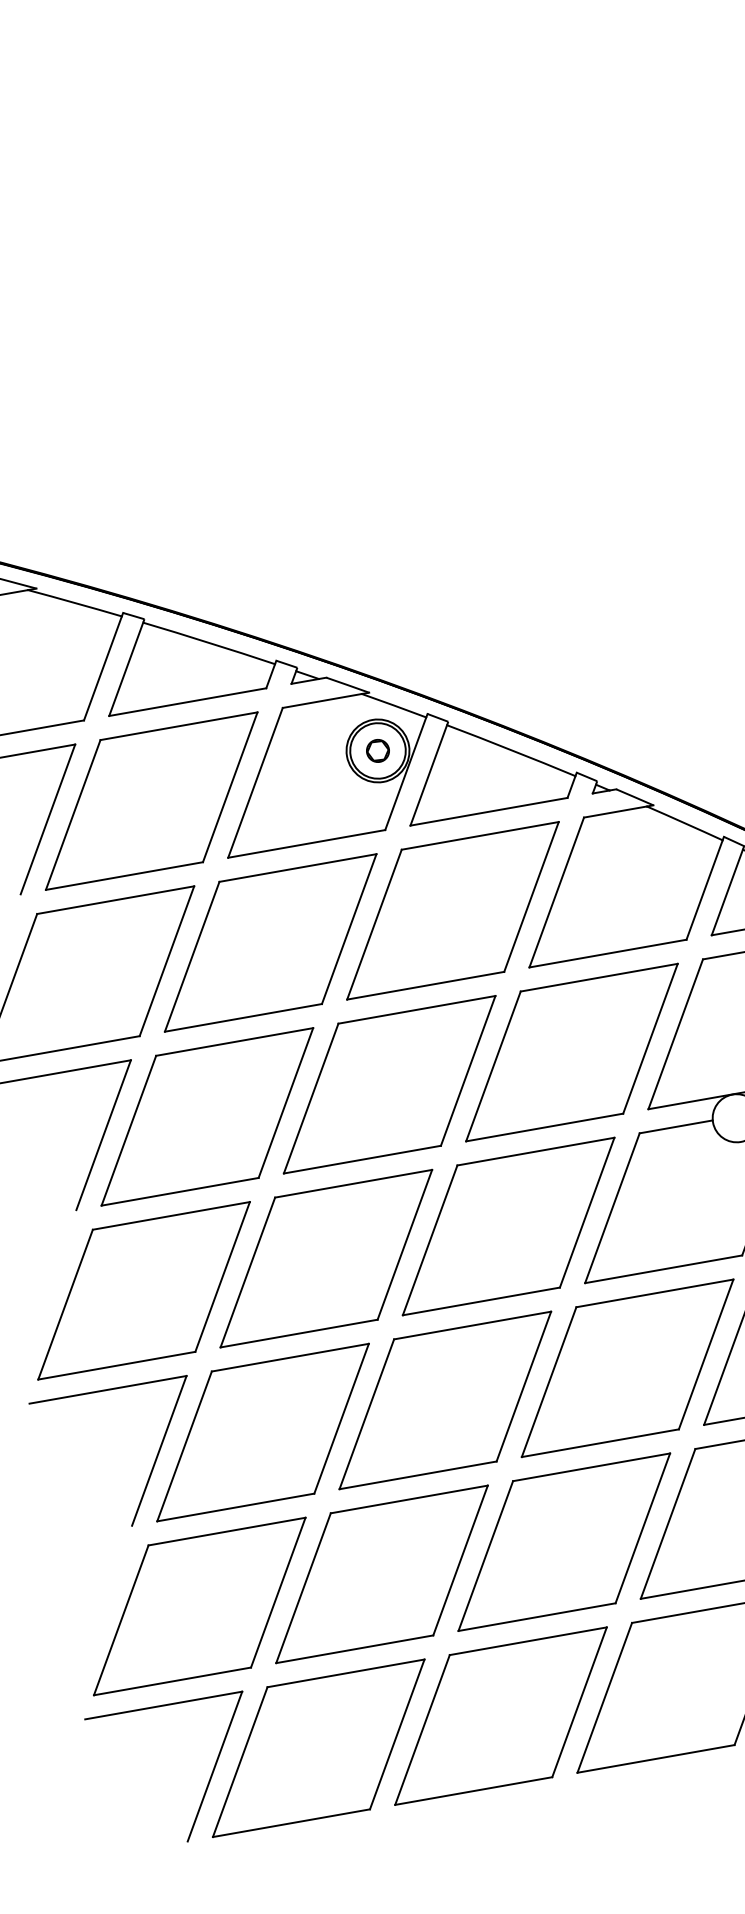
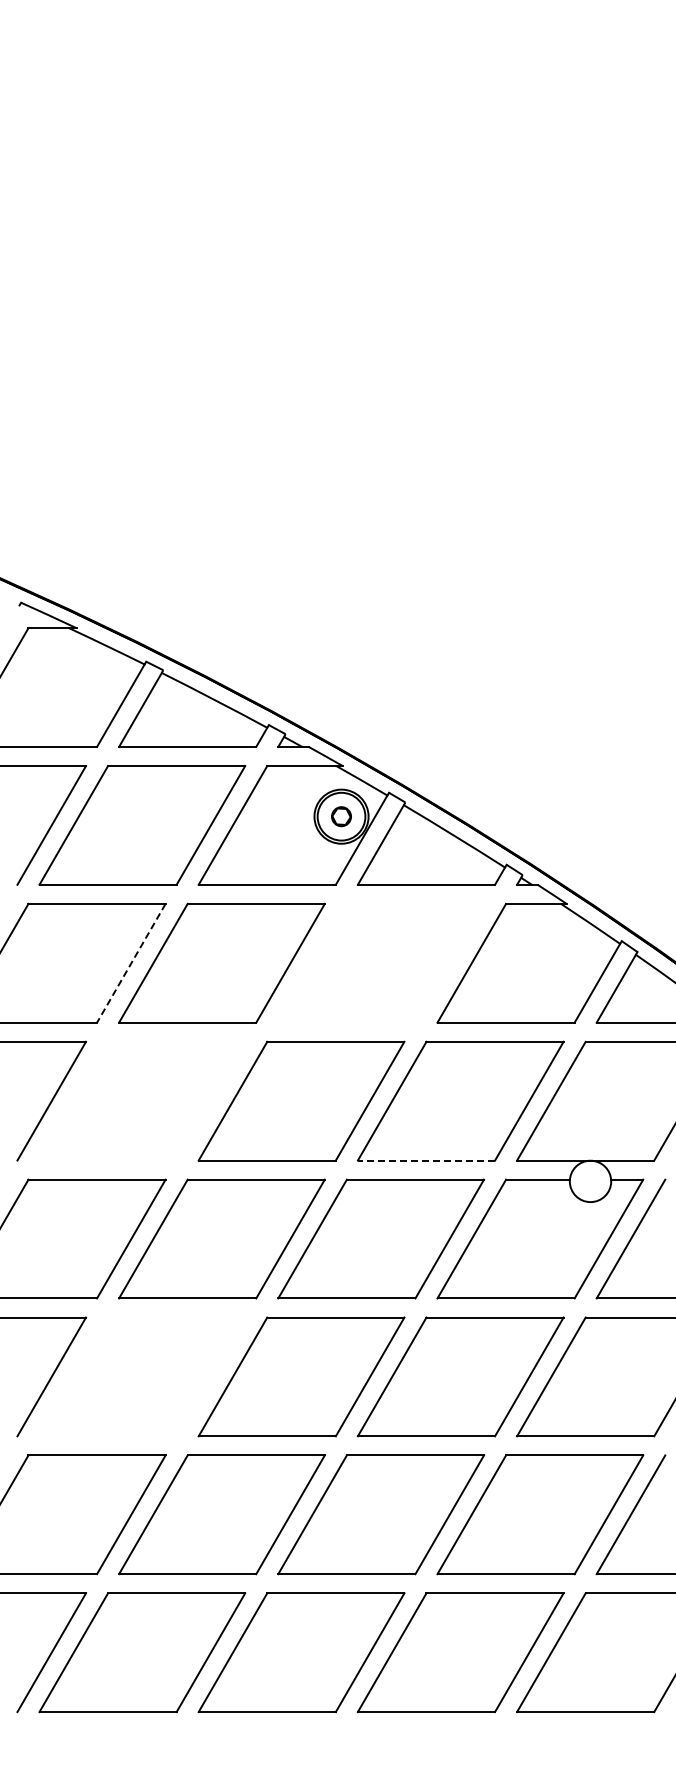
part: (453, 909) -> (381, 962), removed
line: (167, 961) -> (131, 963), solid -> dashed
part: (207, 1116) -> (142, 1100), removed
line: (544, 1127) -> (426, 1160), solid -> dashed
part: (263, 1432) -> (142, 1376), removed

